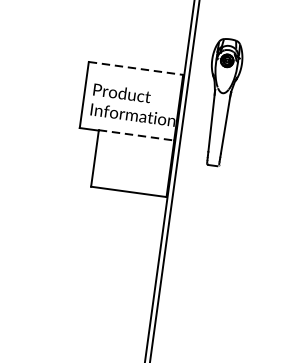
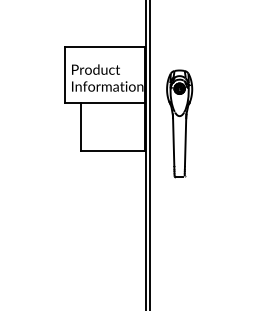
line: (135, 68) -> (104, 47), dashed -> solid
part: (221, 101) -> (179, 123), moved
line: (136, 134) -> (112, 102), dashed -> solid

